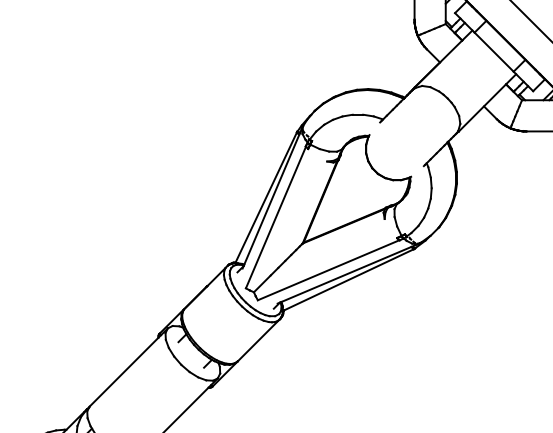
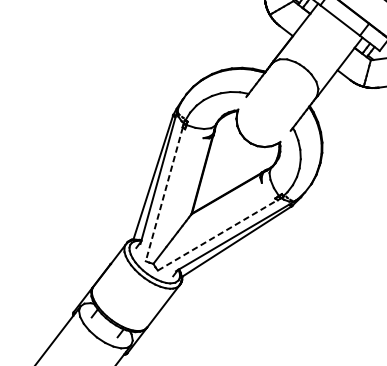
line: (275, 217) -> (163, 194), solid -> dashed
line: (328, 270) -> (217, 235), solid -> dashed

